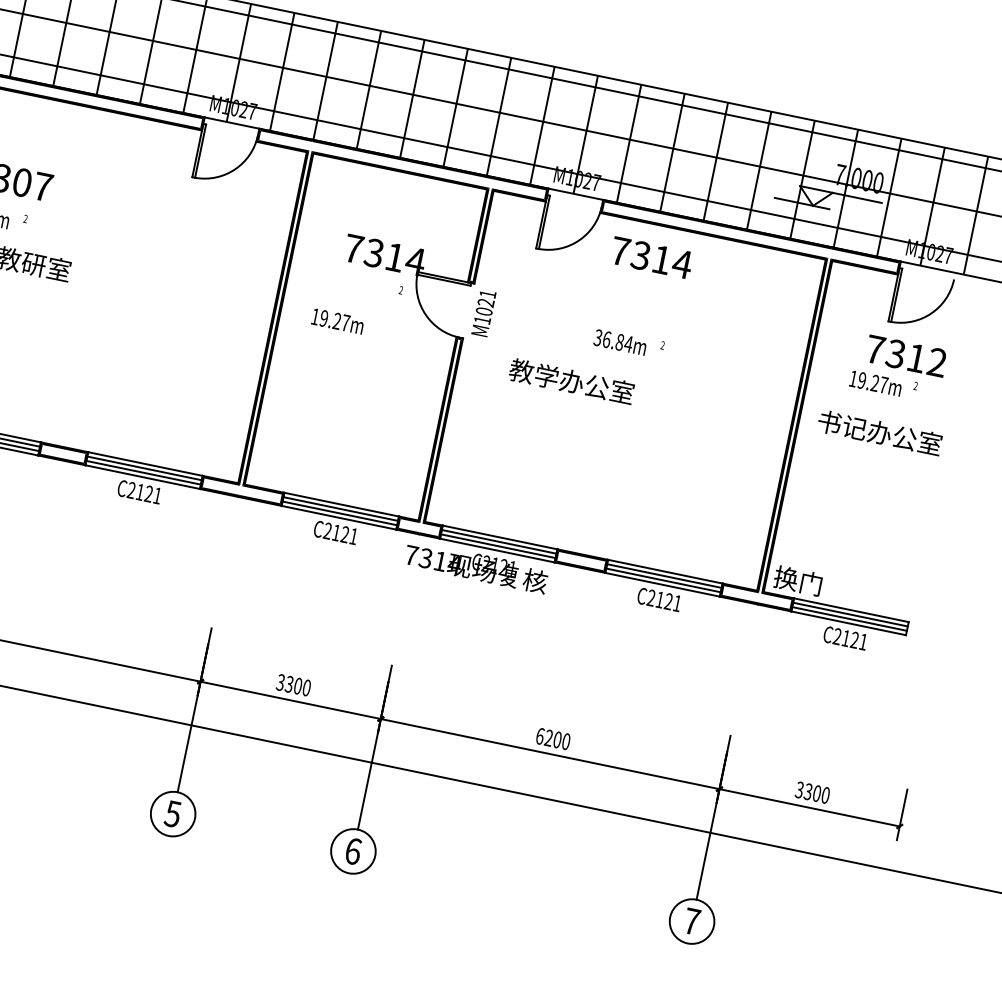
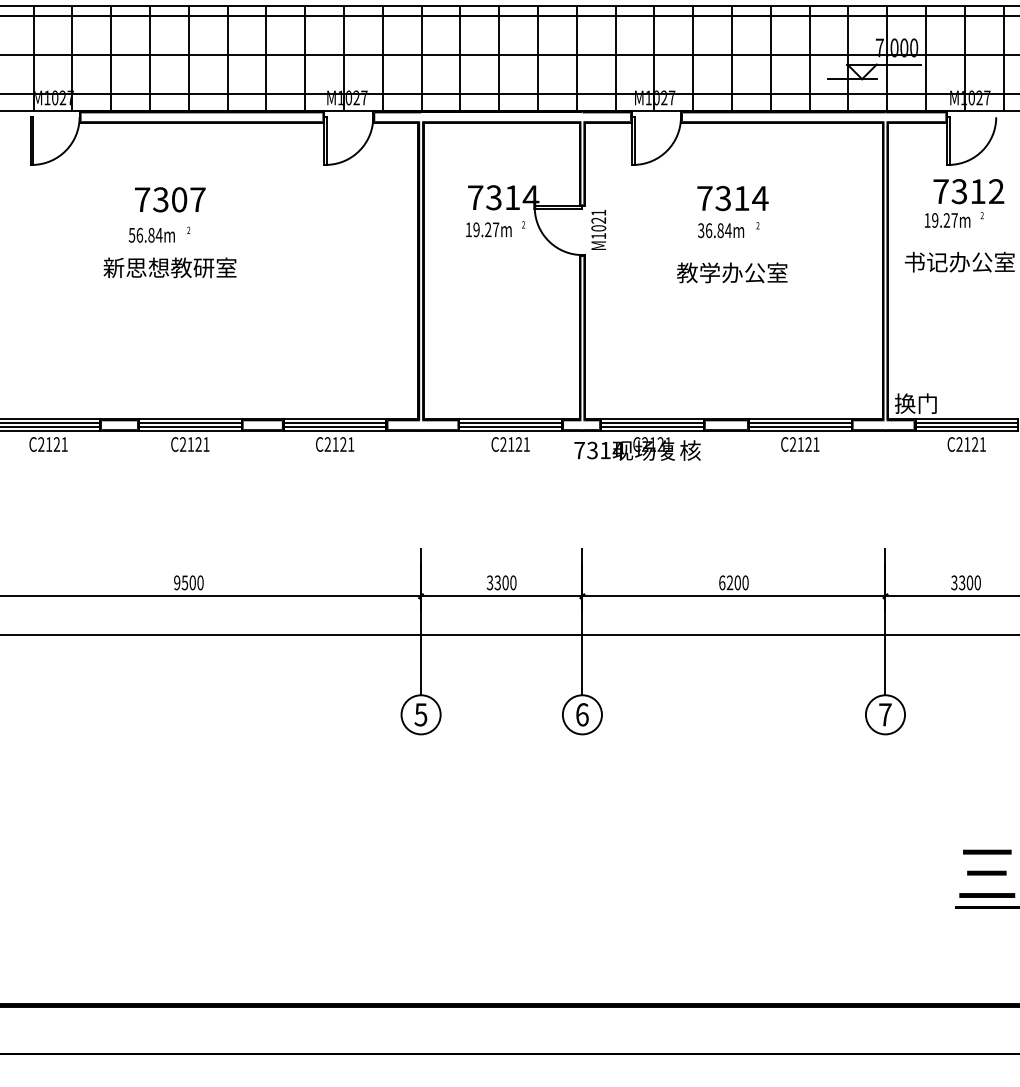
text: (651, 257) -> (732, 198), moved
text: (337, 320) -> (488, 229), moved
text: (572, 381) -> (732, 272), moved

